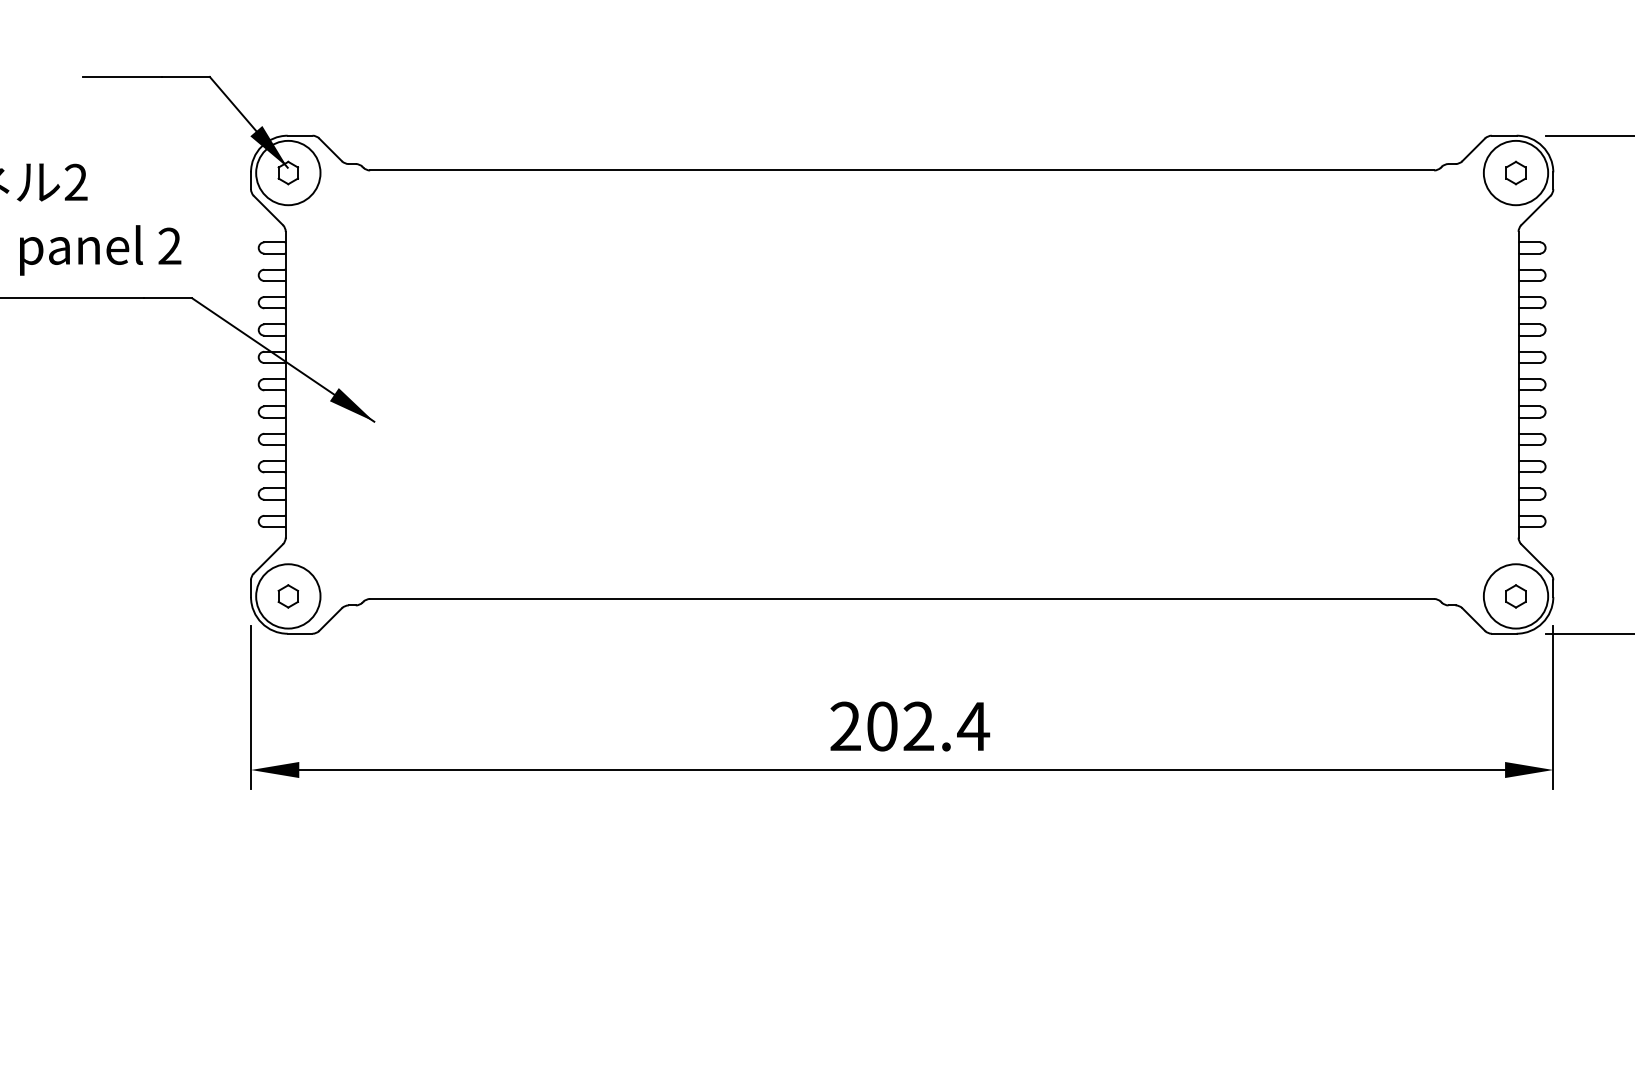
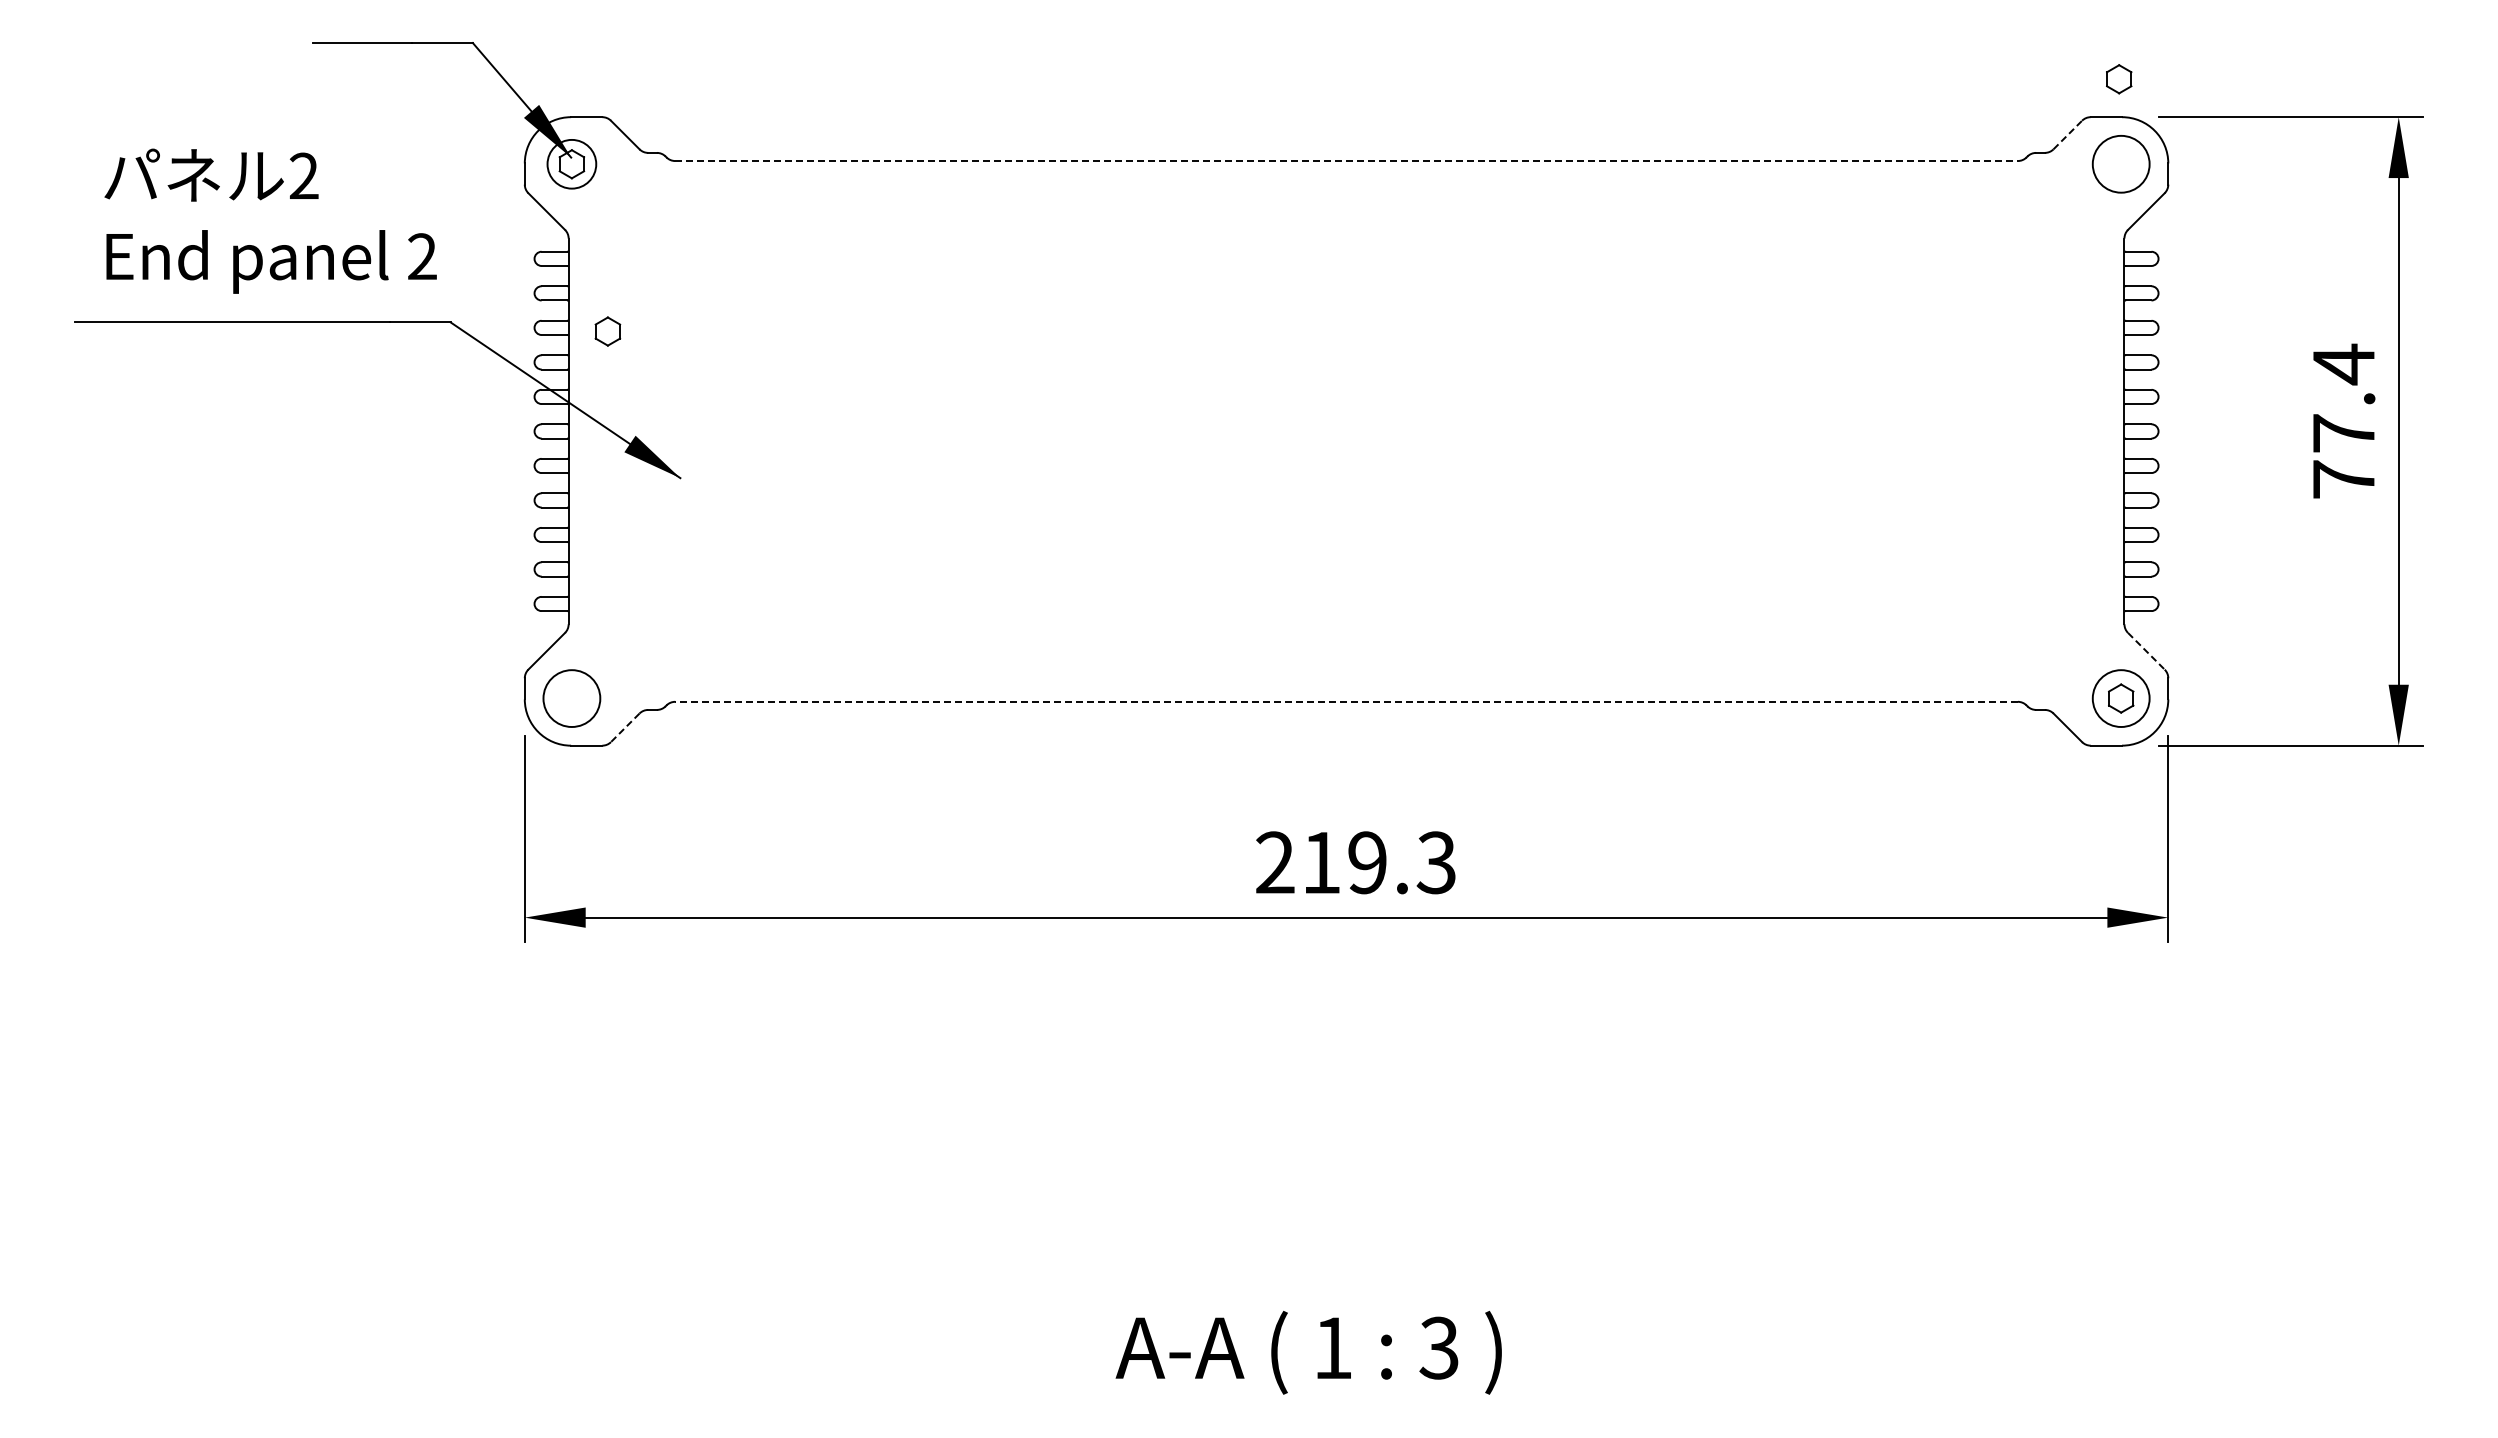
line: (1474, 149) -> (2068, 134), solid -> dashed
line: (902, 170) -> (1347, 161), solid -> dashed
circle: (288, 172) -> (571, 163), size x0.6
circle: (1515, 172) -> (2120, 163), size x0.7
part: (1516, 173) -> (2119, 79), moved
line: (1536, 559) -> (2146, 651), solid -> dashed
circle: (288, 596) -> (571, 698), size x0.7
part: (288, 596) -> (607, 331), moved
circle: (1515, 596) -> (2120, 698), size x0.7
line: (902, 598) -> (1346, 701), solid -> dashed
line: (330, 620) -> (624, 728), solid -> dashed
text: (928, 726) -> (1379, 862), 202.4 -> 219.3

